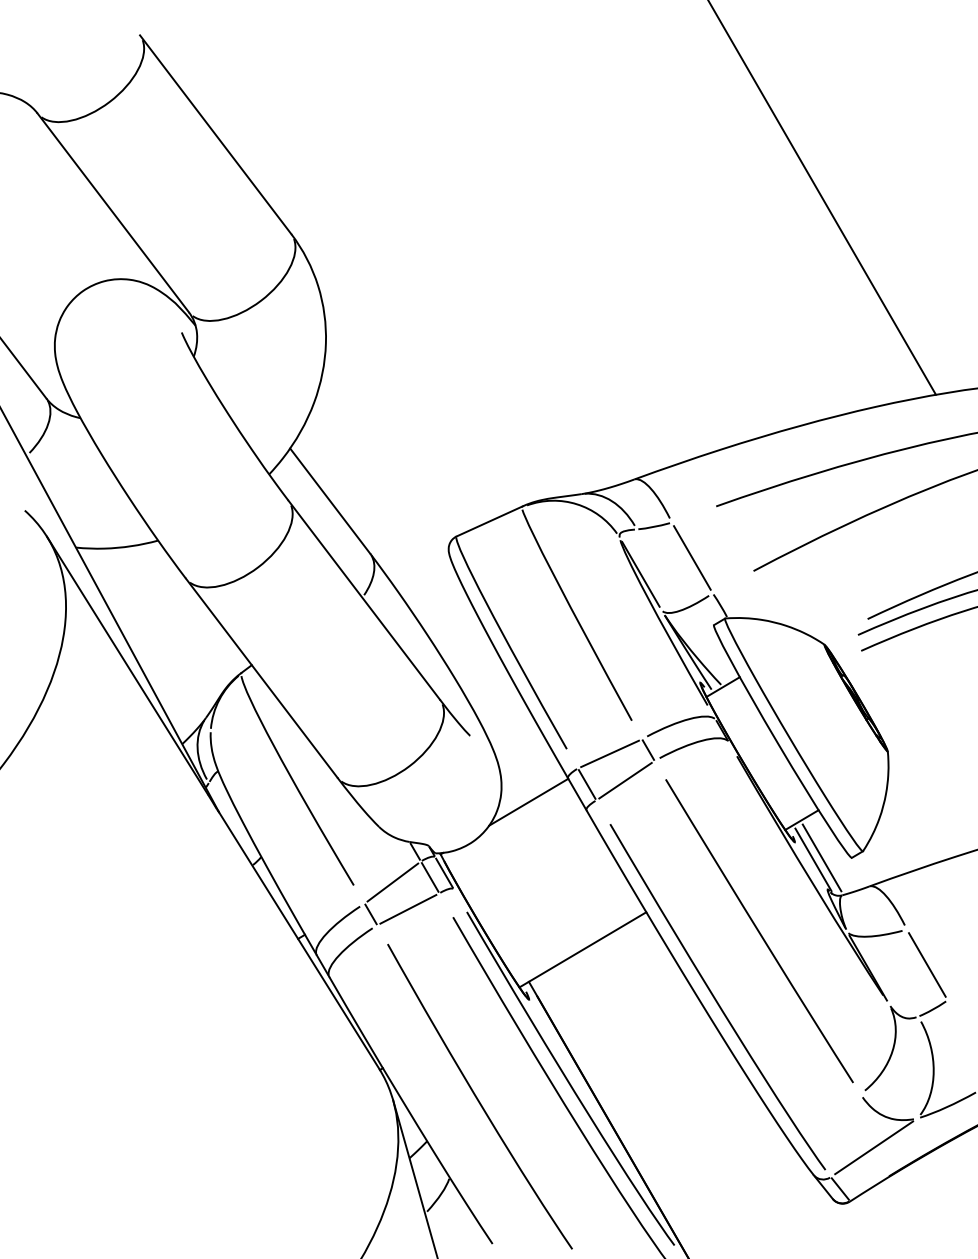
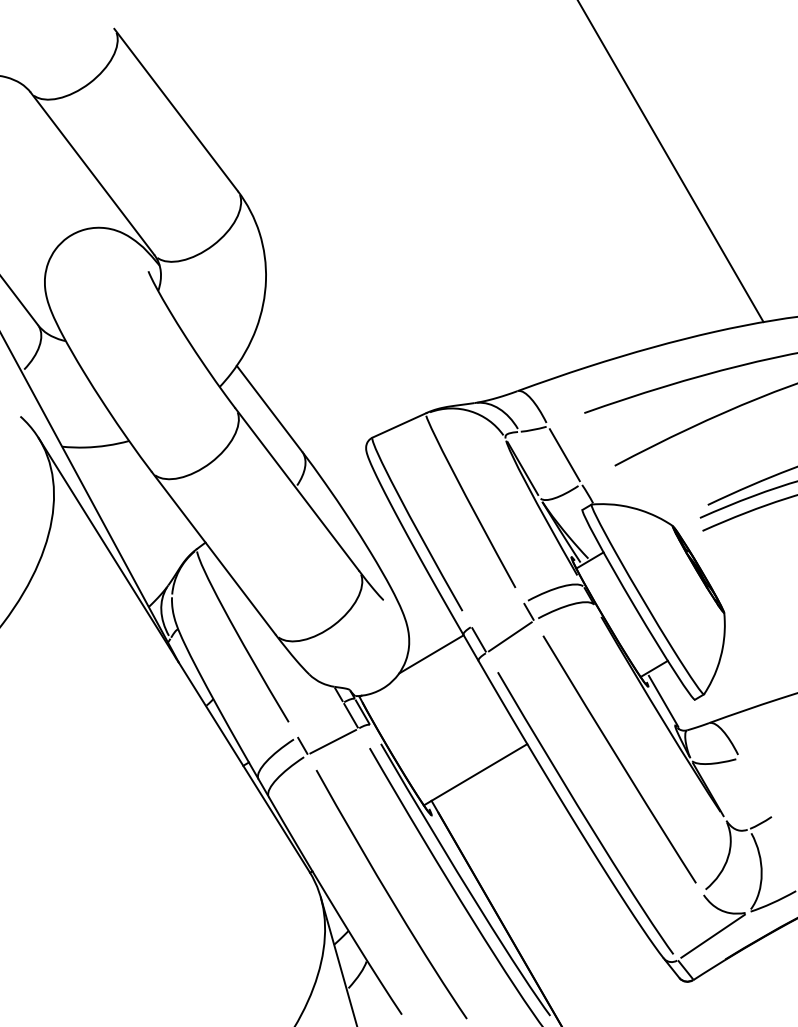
line: (609, 753) -> (497, 614), removed
line: (821, 857) -> (670, 699), removed
line: (392, 882) -> (320, 719), removed
line: (926, 964) -> (755, 786), removed

